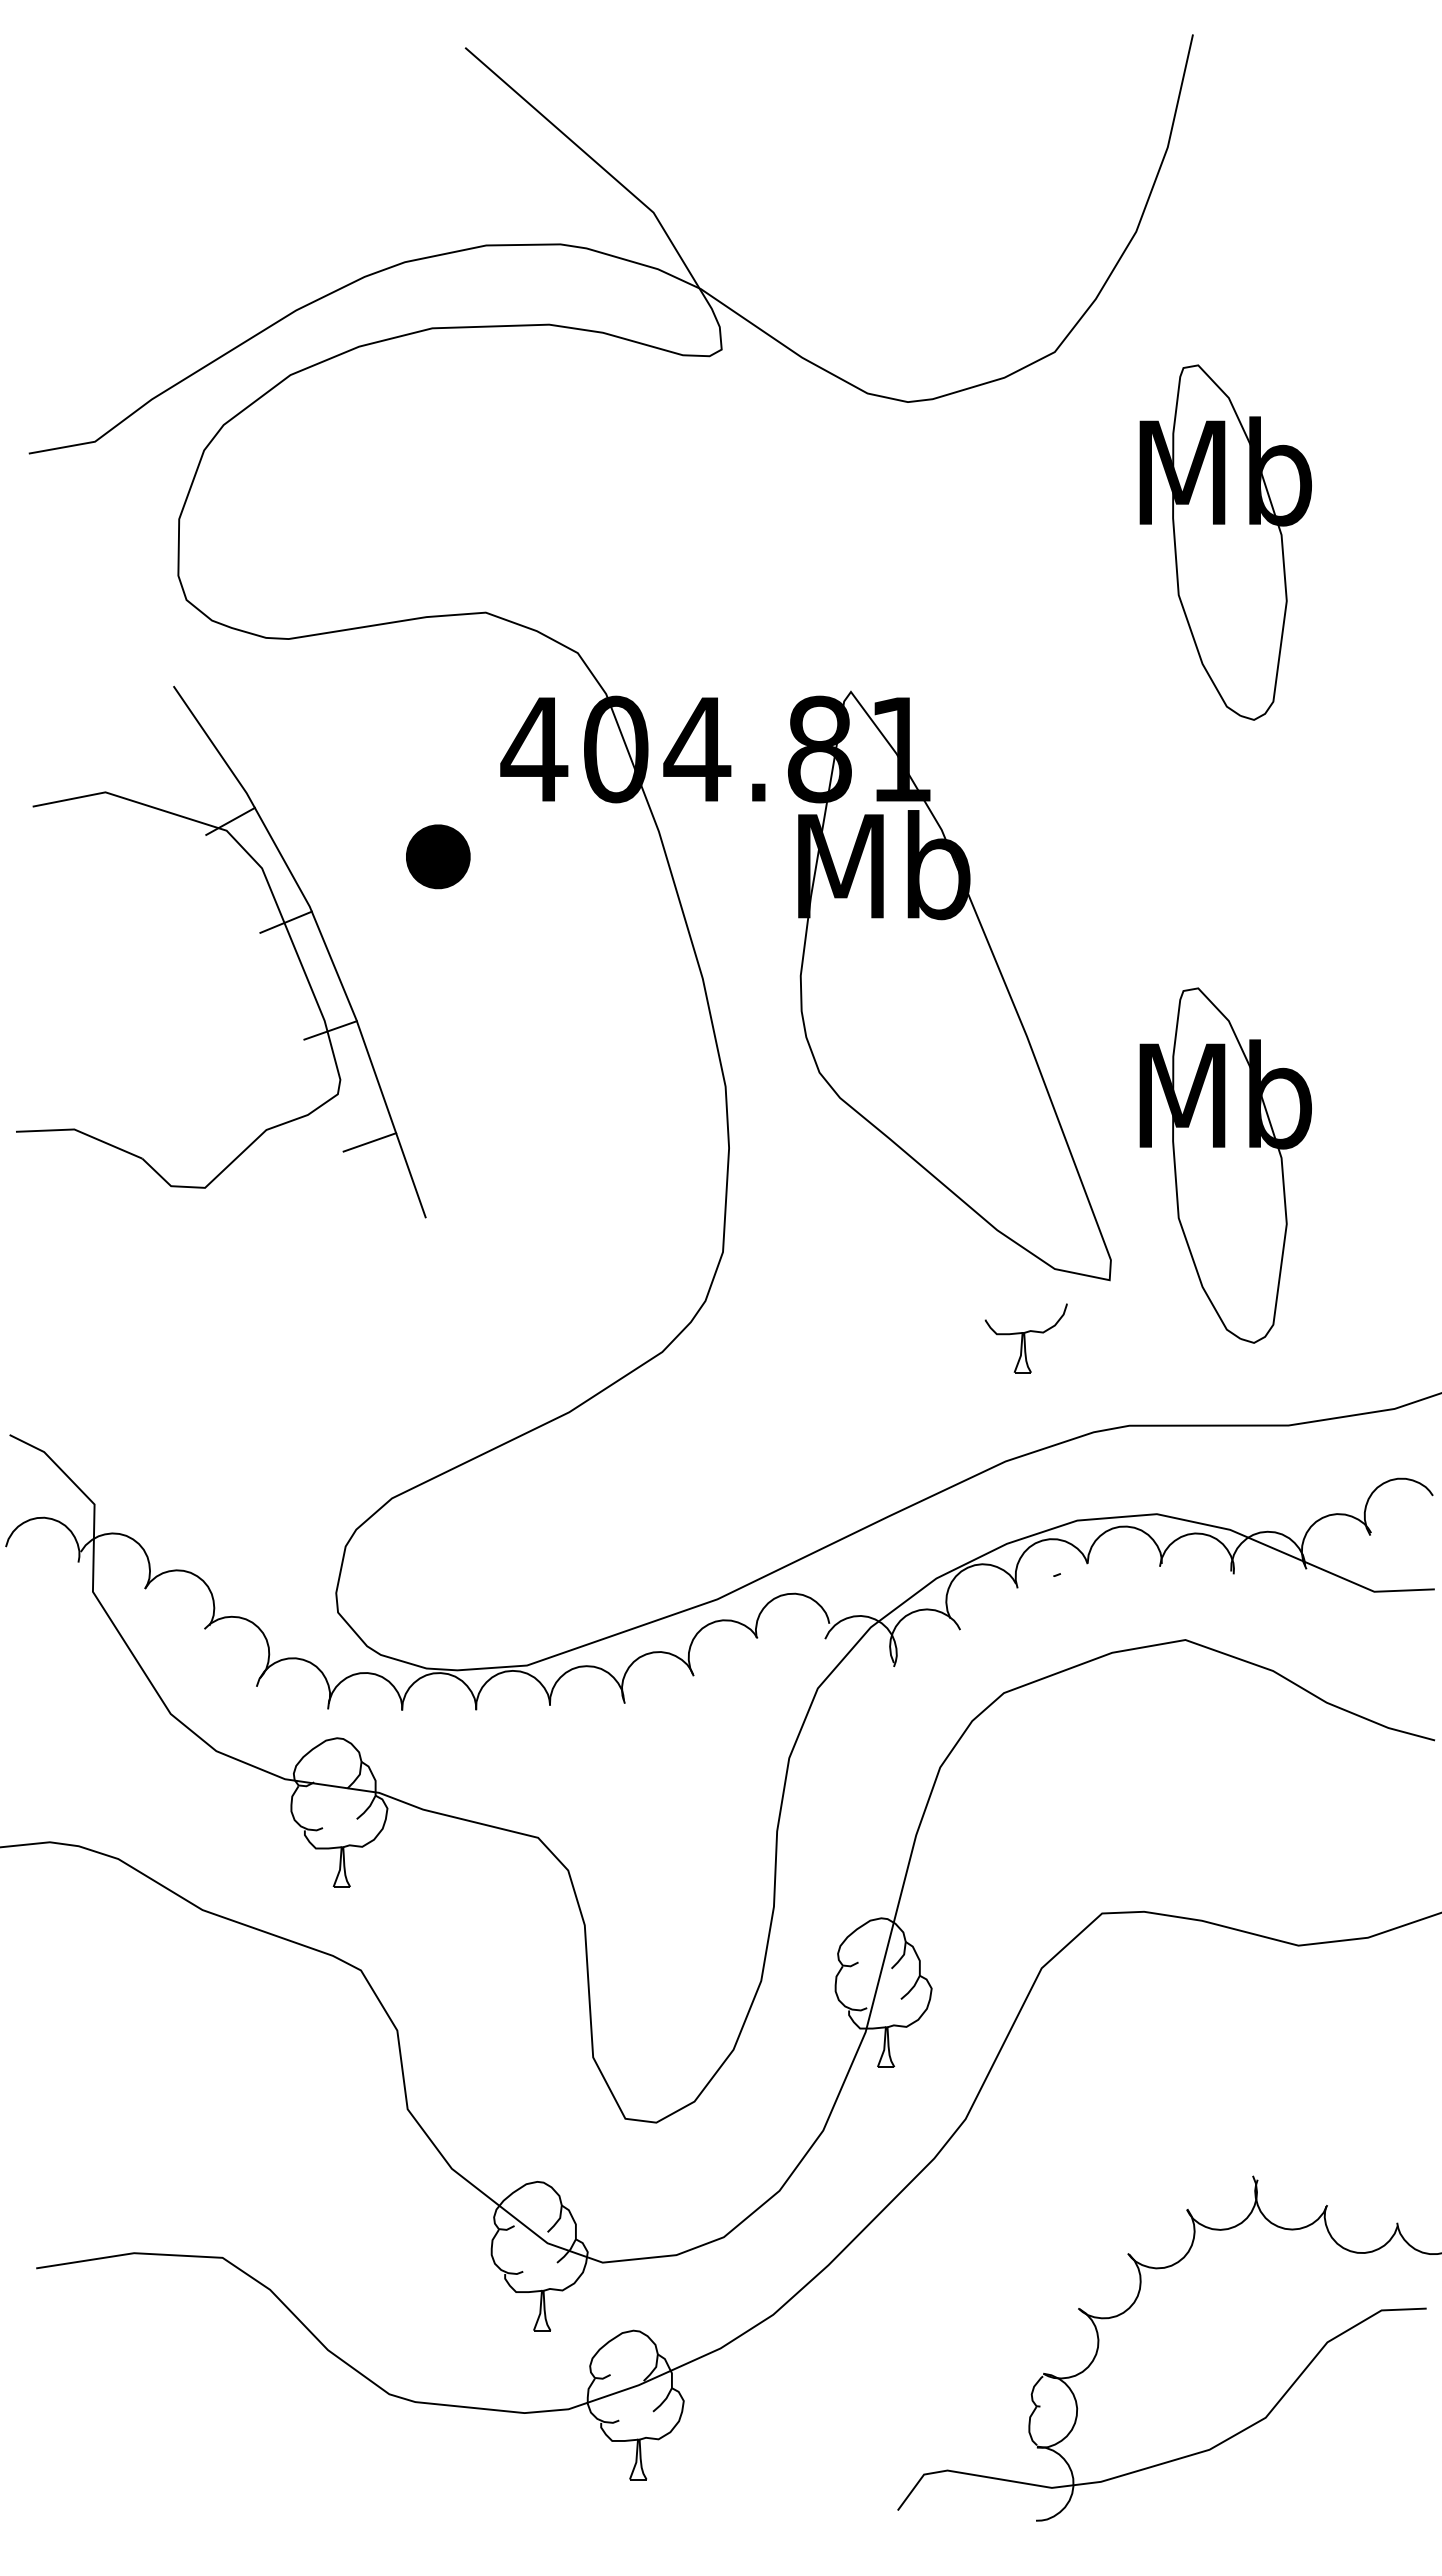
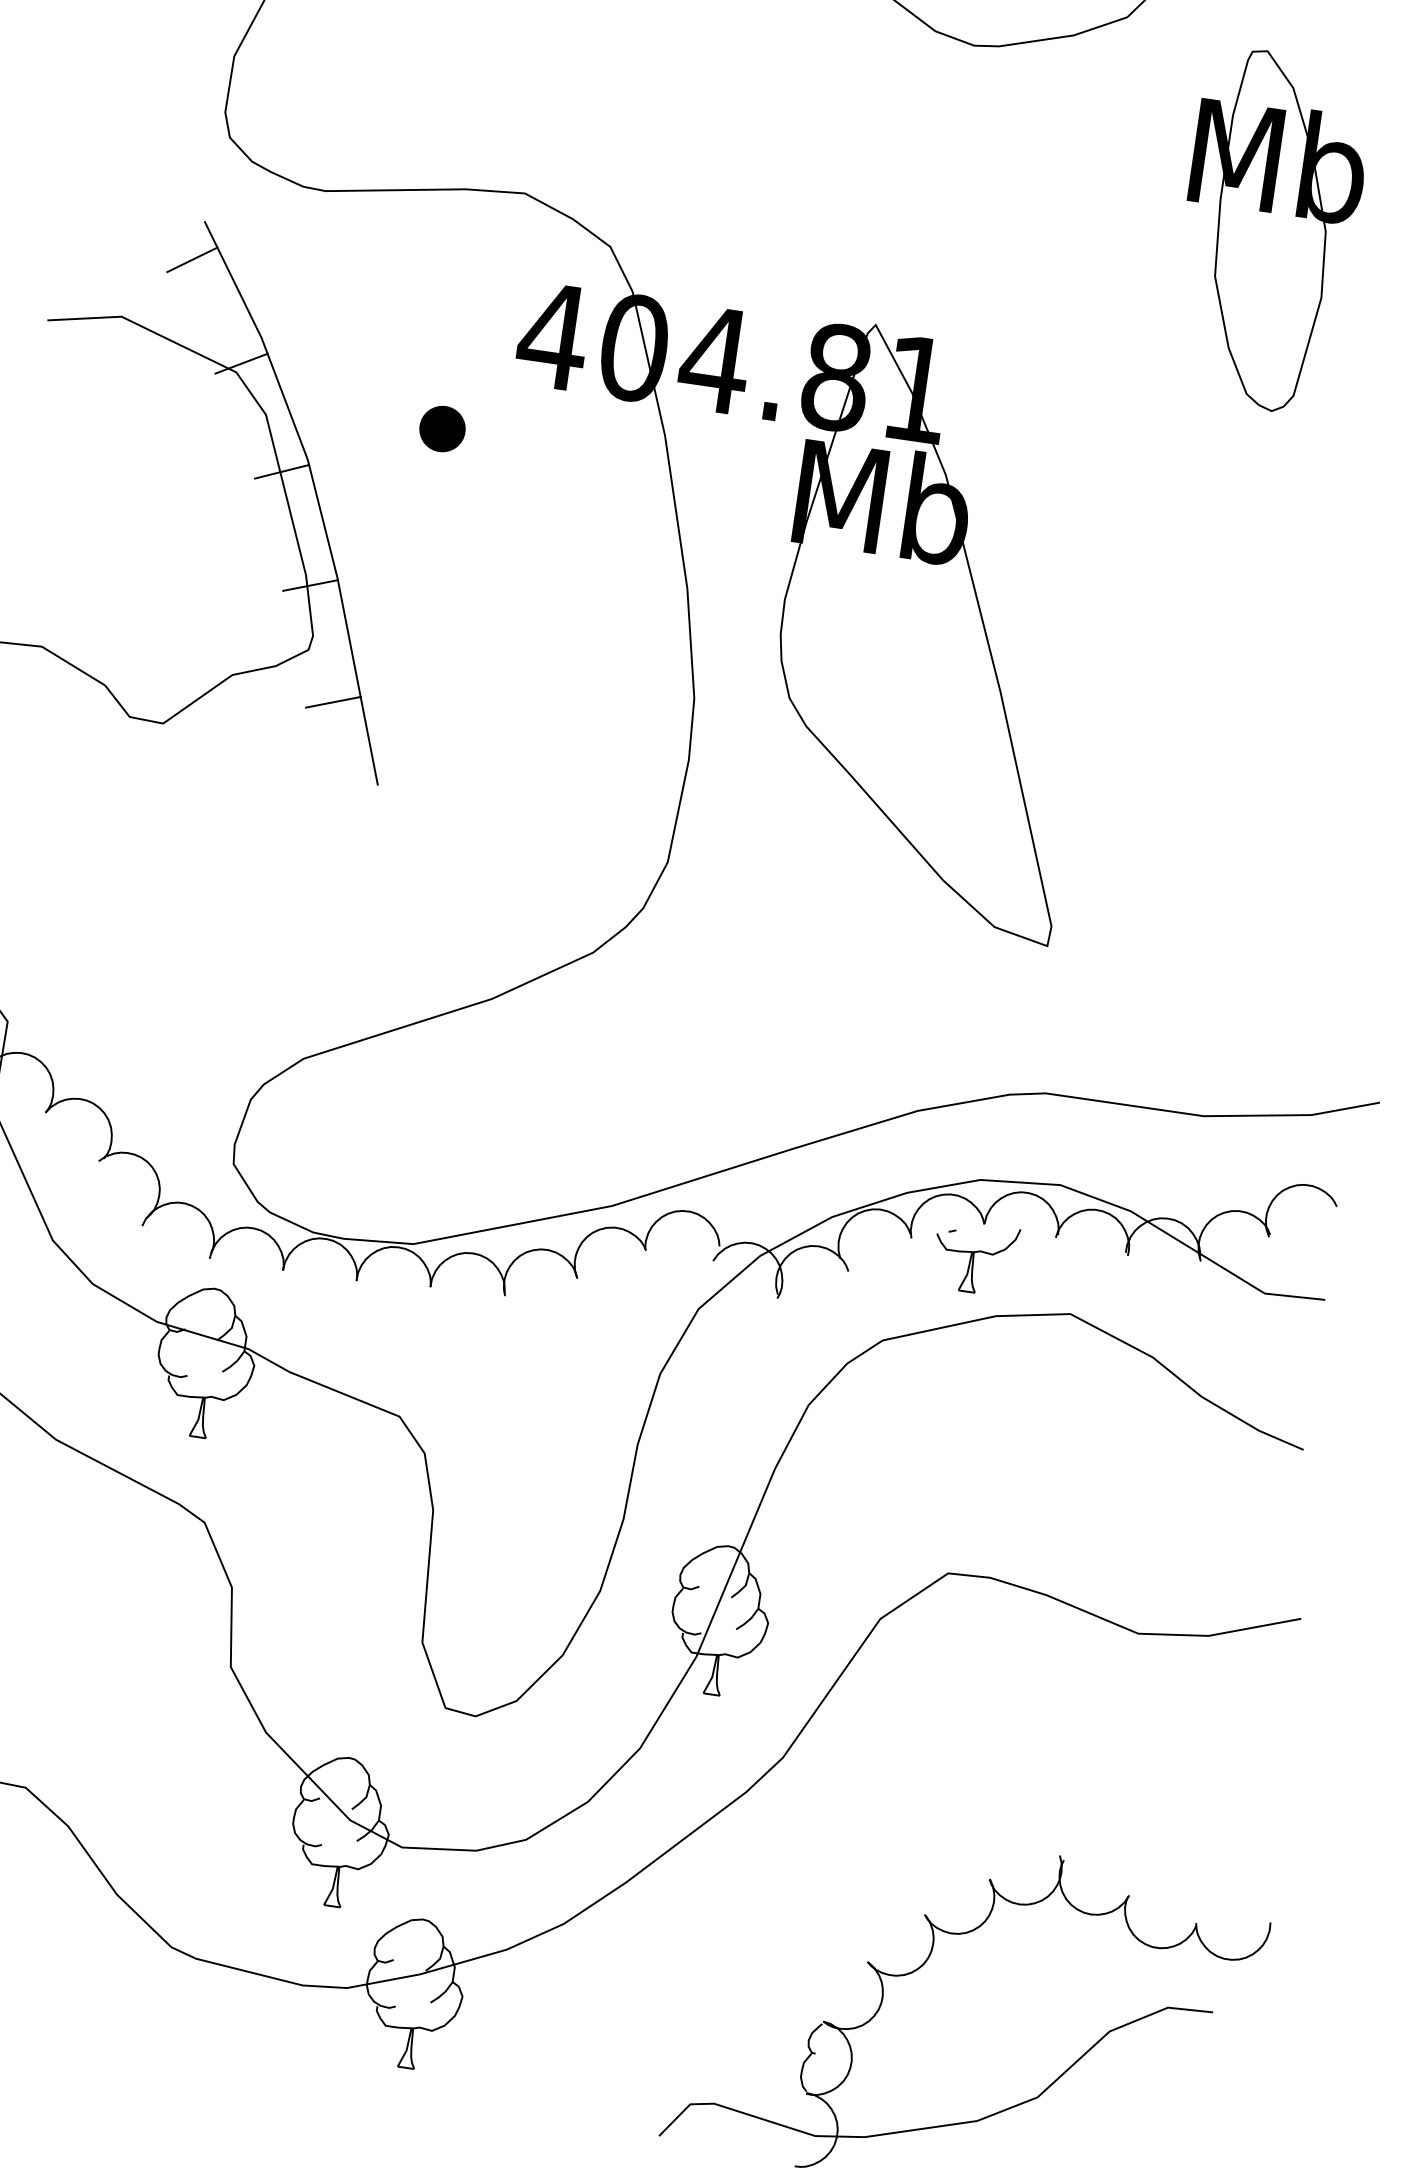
line: (167, 725) -> (192, 259), added
part: (438, 857) -> (442, 429), size x0.71
part: (1225, 1165) -> (1178, 849), removed
part: (1025, 1338) -> (974, 1257), moved

